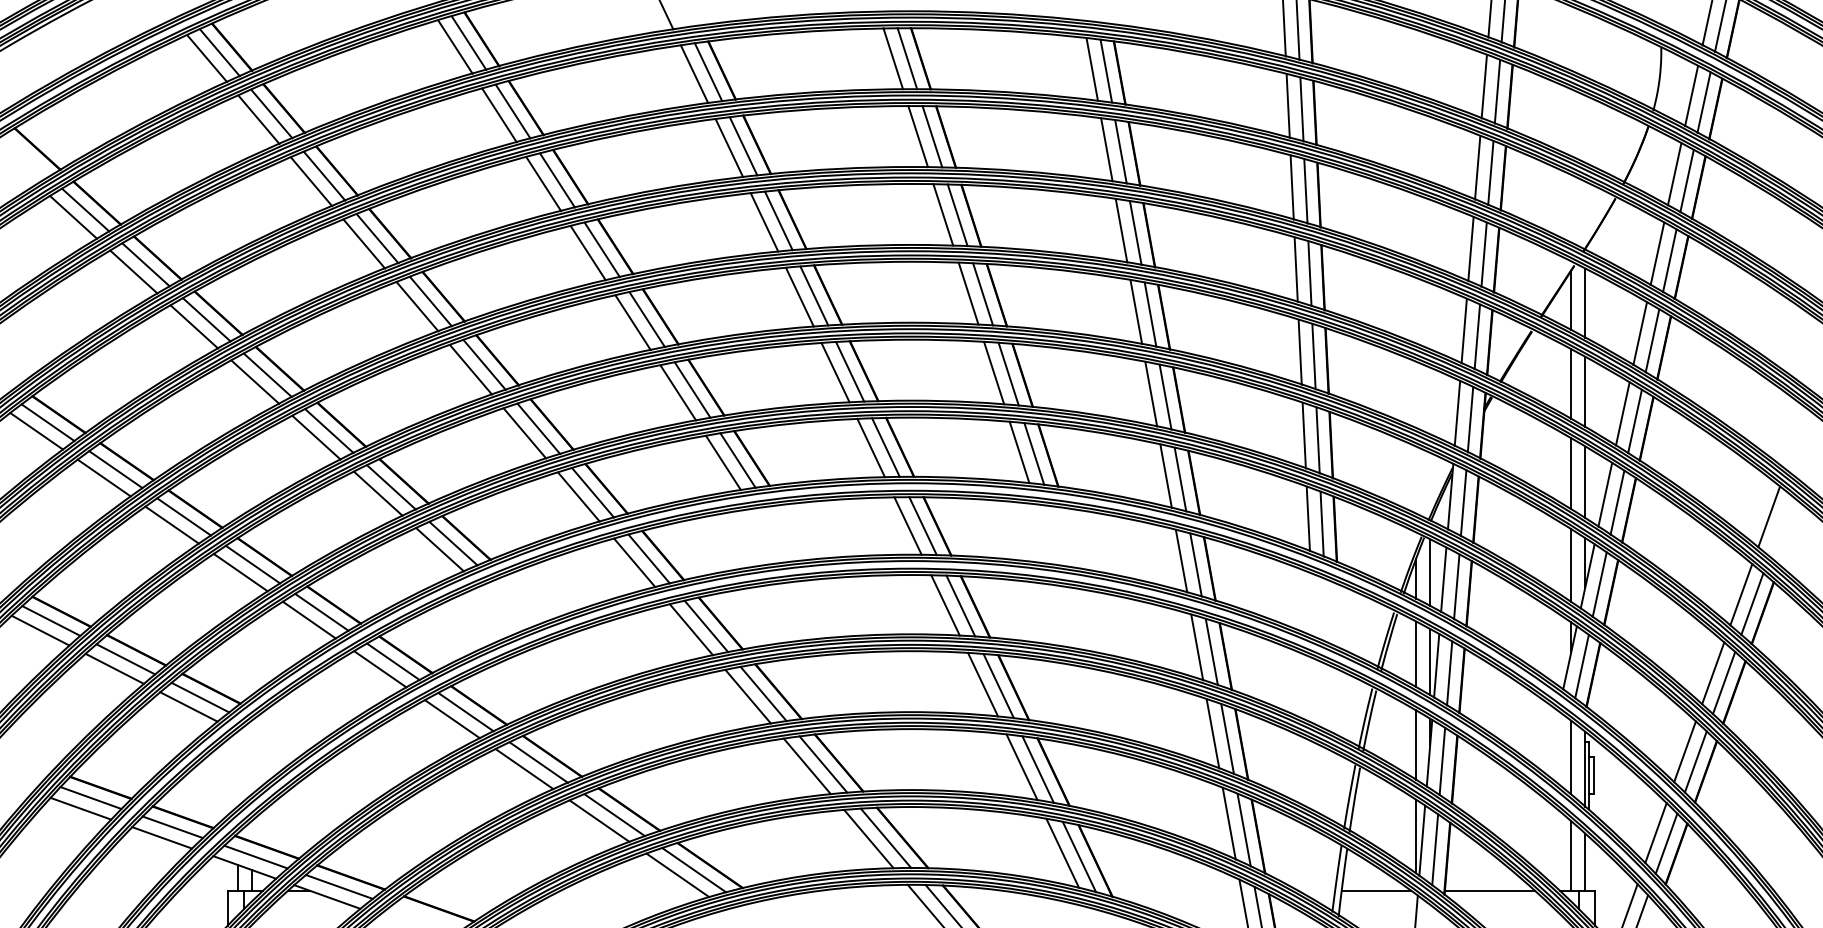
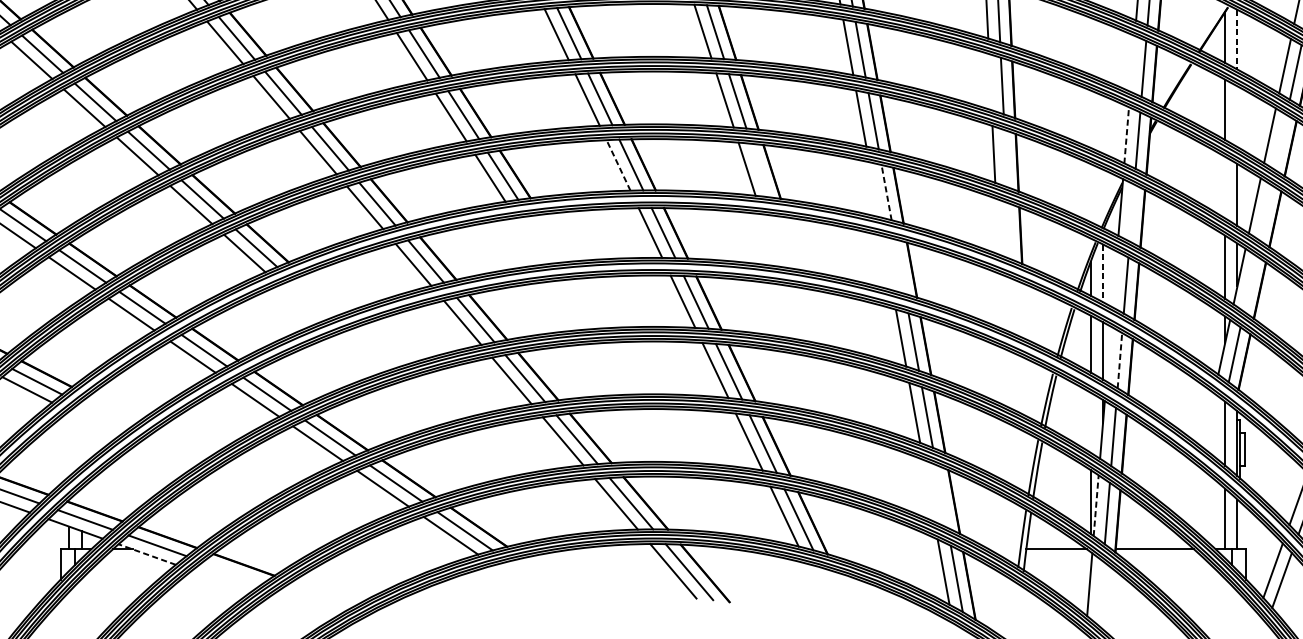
line: (1585, 303) -> (1237, 40), solid -> dashed
line: (1463, 330) -> (1131, 63), removed
line: (1299, 351) -> (989, 81), removed
line: (1585, 392) -> (1237, 117), removed
line: (1457, 413) -> (1126, 135), solid -> dashed
line: (1634, 421) -> (1280, 142), removed
line: (1317, 440) -> (1005, 158), removed
line: (870, 447) -> (617, 164), solid -> dashed
line: (1034, 453) -> (760, 170), removed
line: (1571, 473) -> (1225, 187), removed
line: (1165, 475) -> (873, 189), removed
line: (1180, 479) -> (886, 192), solid -> dashed
line: (1617, 502) -> (1265, 212), removed
line: (1463, 503) -> (1131, 213), removed
line: (1307, 518) -> (996, 226), removed
line: (1321, 523) -> (1008, 230), removed
line: (1181, 560) -> (887, 262), removed
line: (1195, 564) -> (899, 266), removed
line: (1430, 573) -> (1103, 274), solid -> dashed
line: (1443, 579) -> (1114, 279), removed
line: (1599, 584) -> (1249, 283), removed
line: (1436, 665) -> (1108, 353), removed
line: (1449, 673) -> (1119, 360), solid -> dashed
line: (1415, 744) -> (1090, 422), removed
line: (1228, 823) -> (928, 490), removed
line: (1243, 829) -> (941, 496), removed
line: (1422, 840) -> (1096, 505), solid -> dashed
line: (326, 896) -> (146, 554), solid -> dashed

